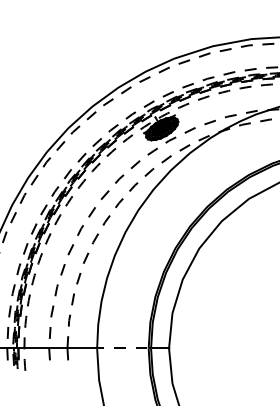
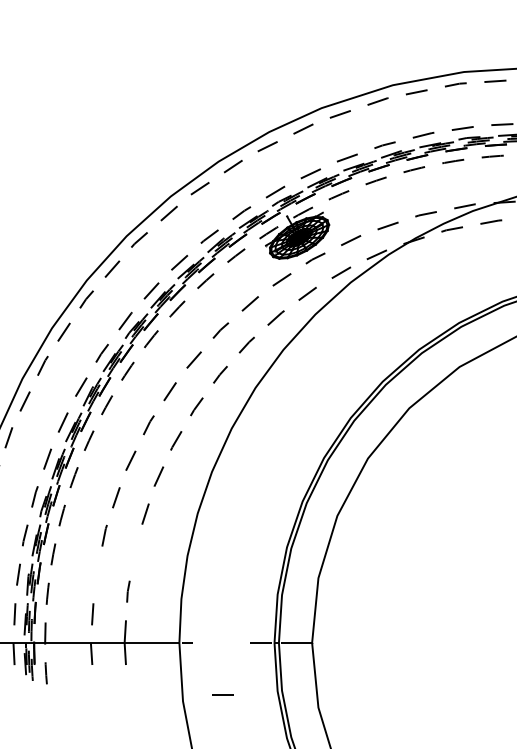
line: (72, 299) -> (133, 552), removed
part: (52, 311) -> (97, 574), removed
line: (119, 347) -> (222, 692), moved

